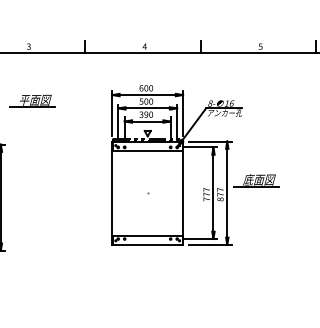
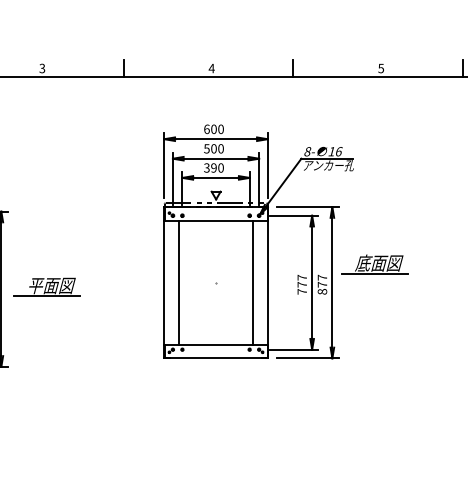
part: (32, 100) -> (47, 286), moved
line: (122, 192) -> (179, 281), added
line: (173, 192) -> (253, 281), added

